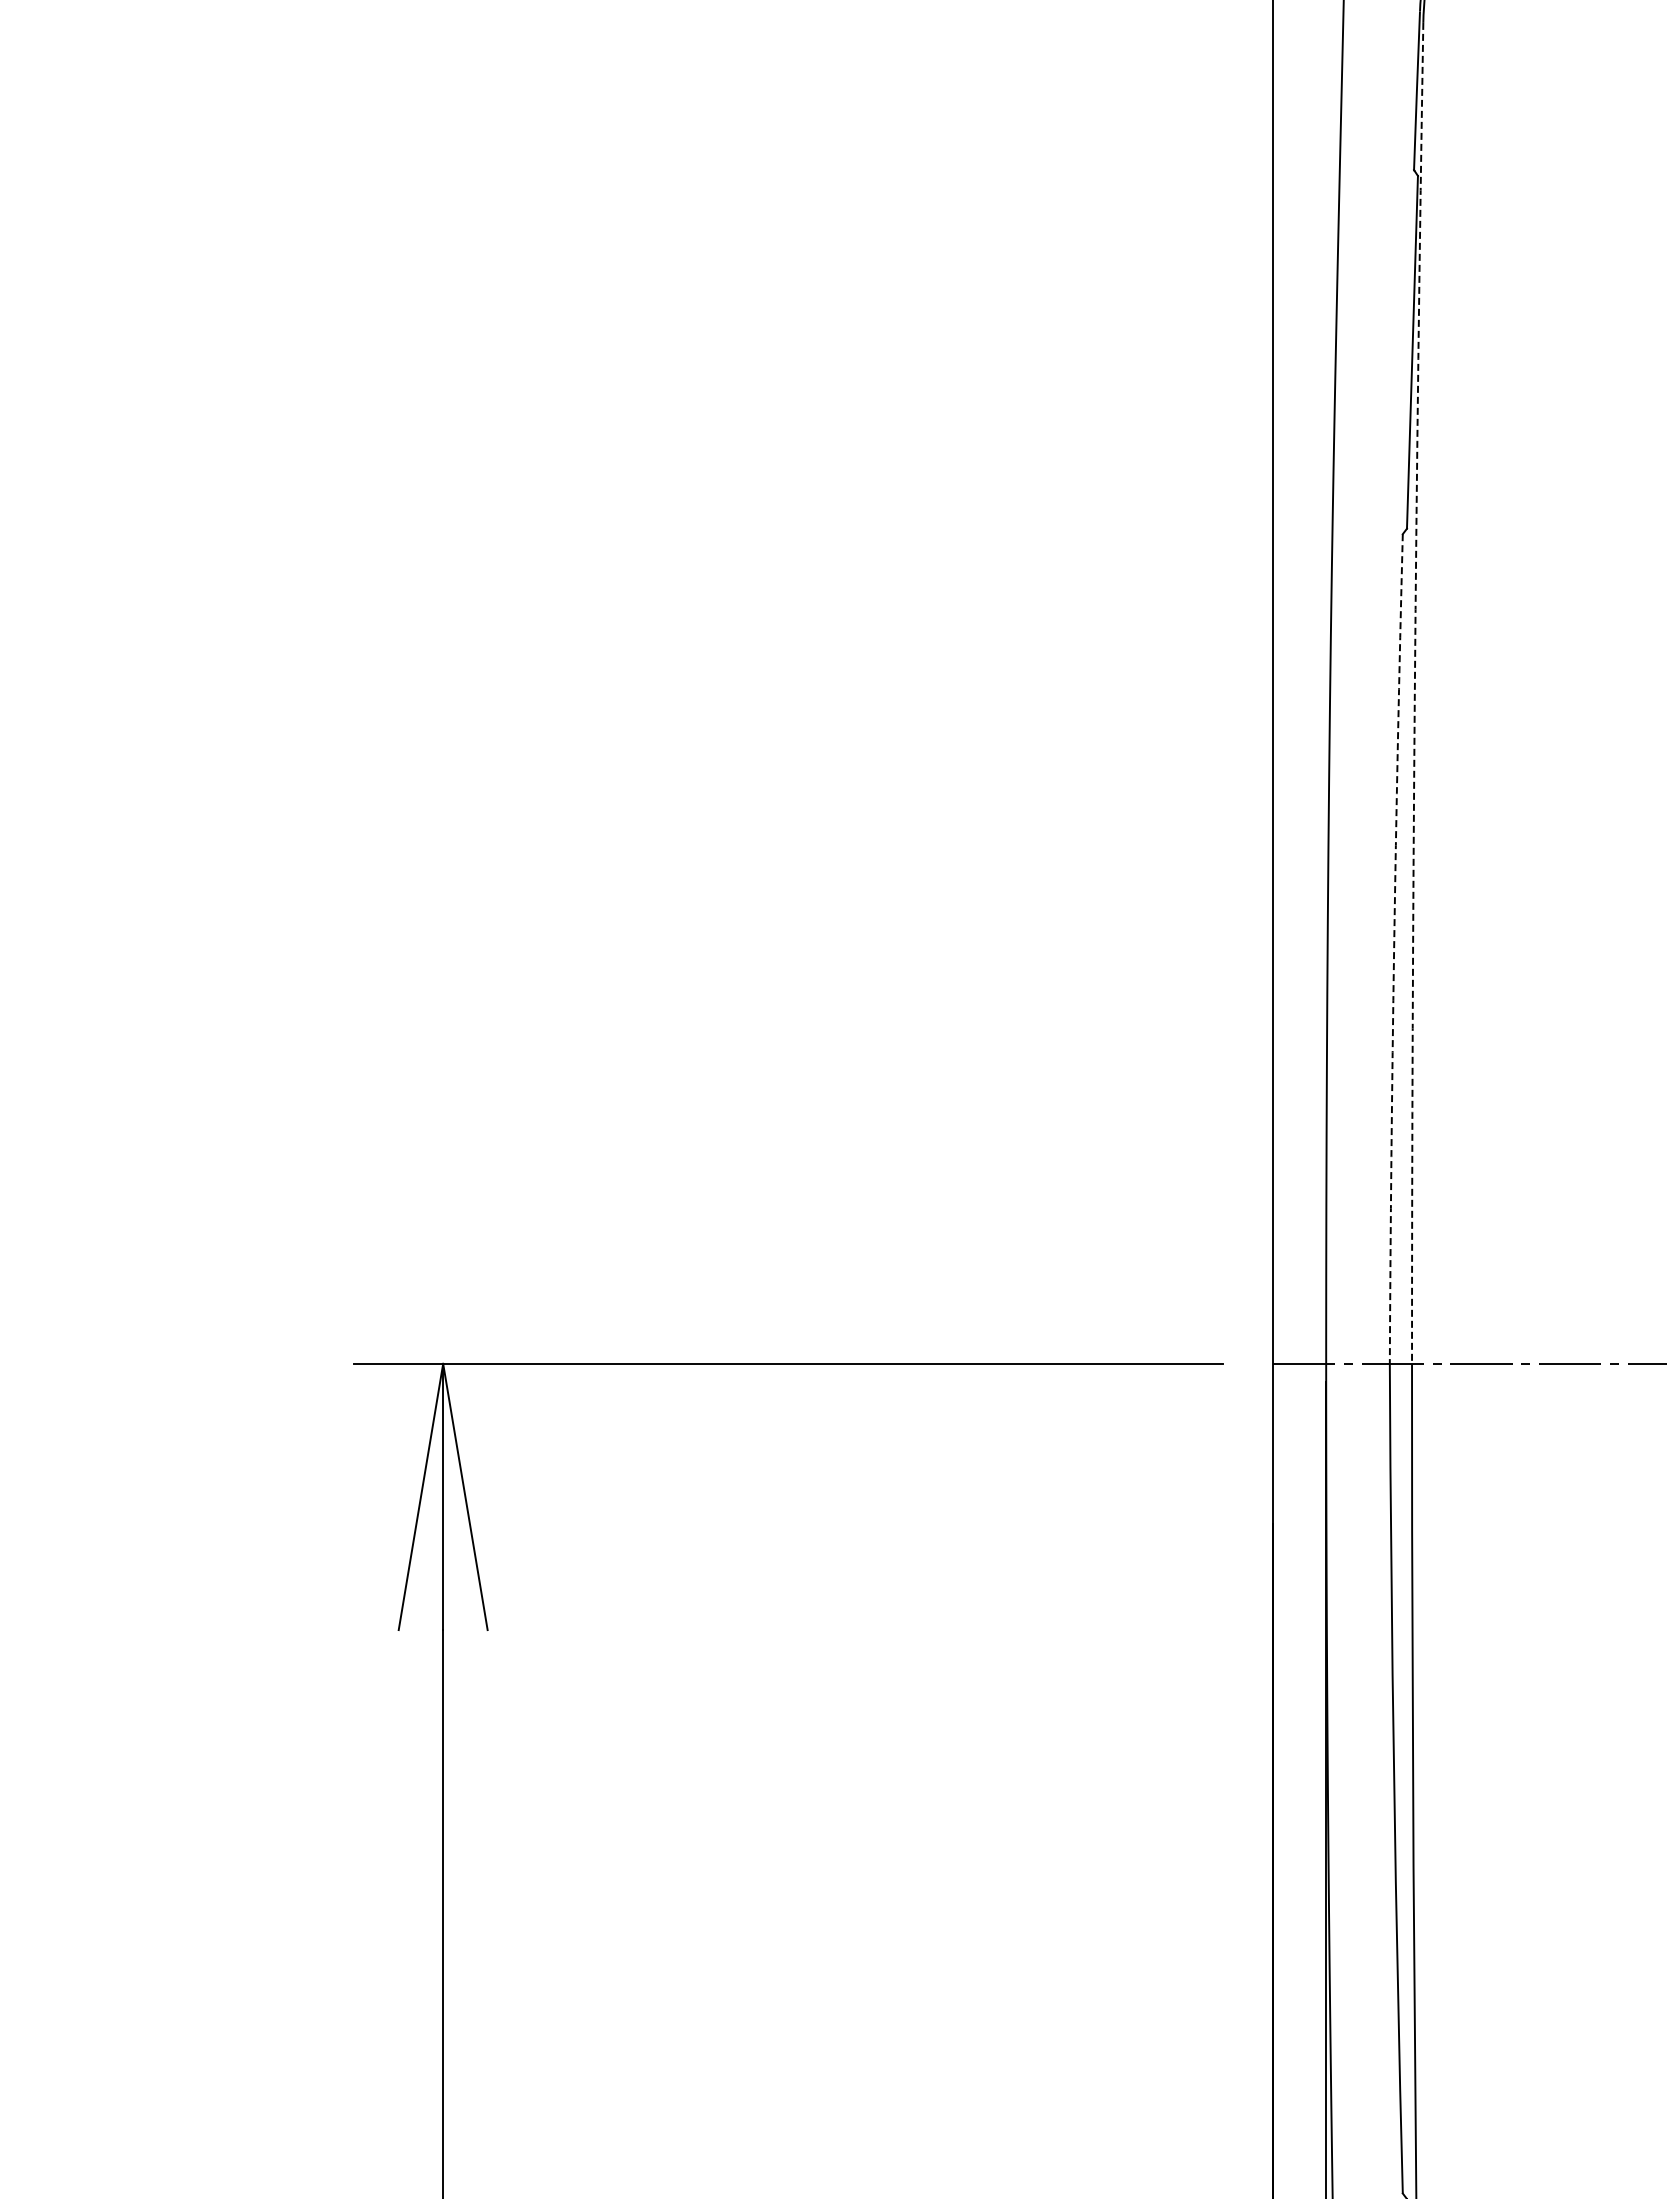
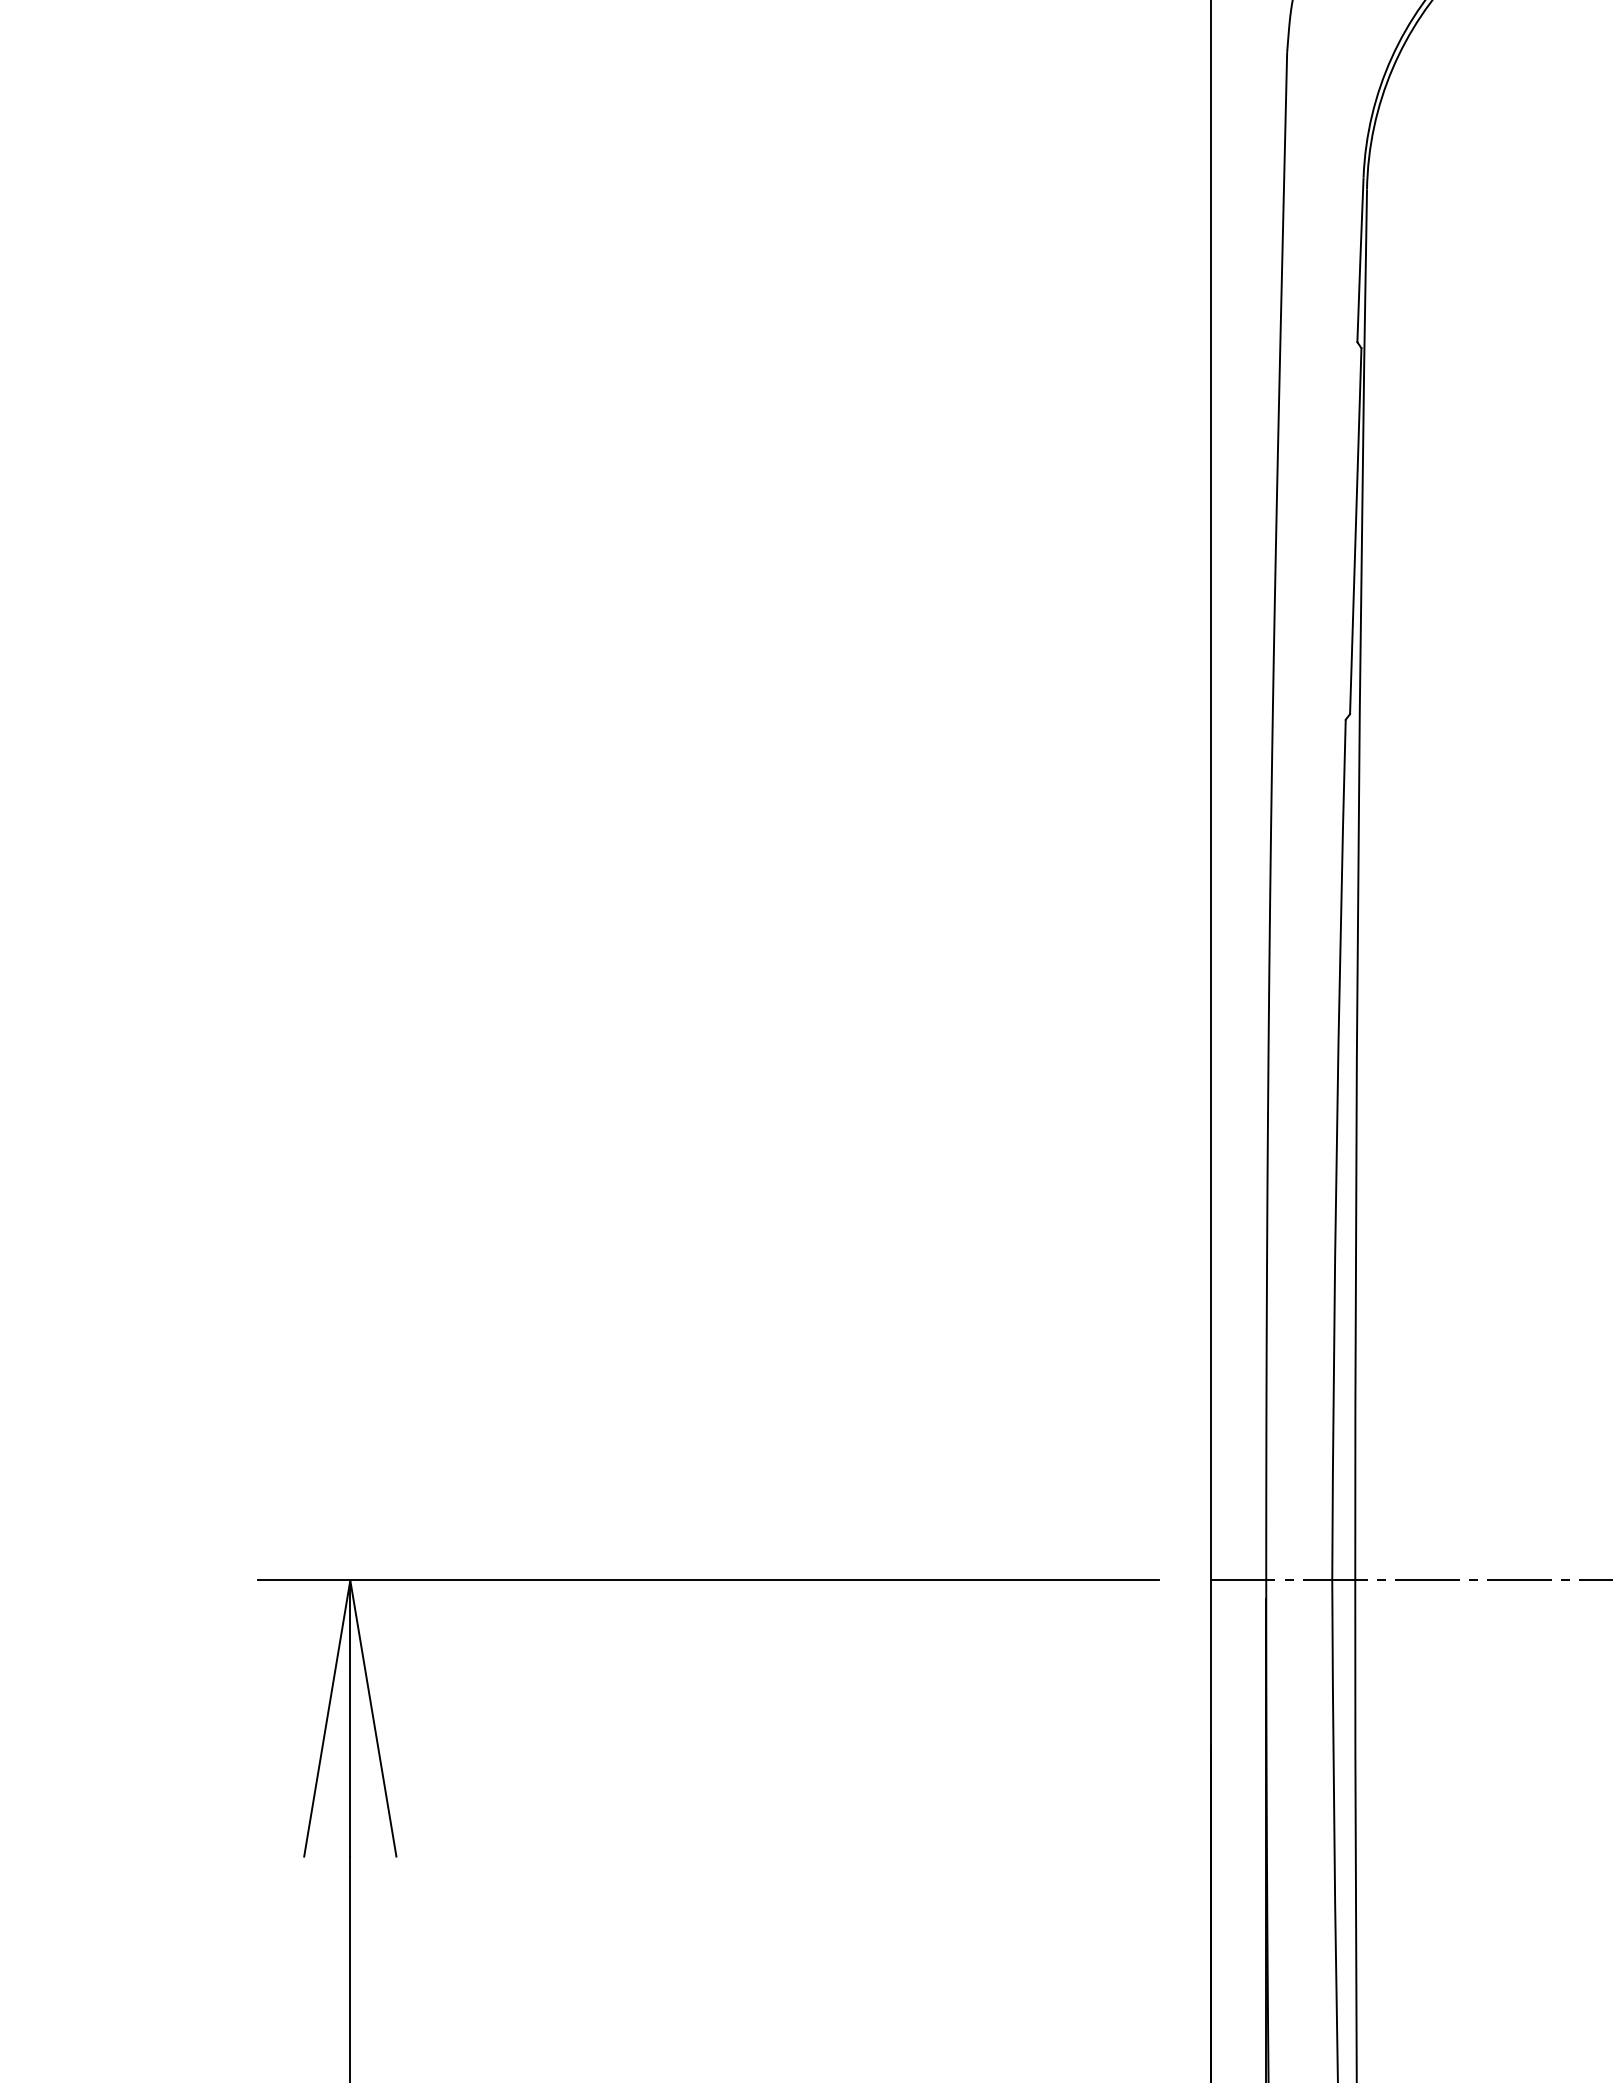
arc: (1414, 693) -> (1357, 885), dashed -> solid
arc: (1394, 948) -> (1337, 1149), dashed -> solid

